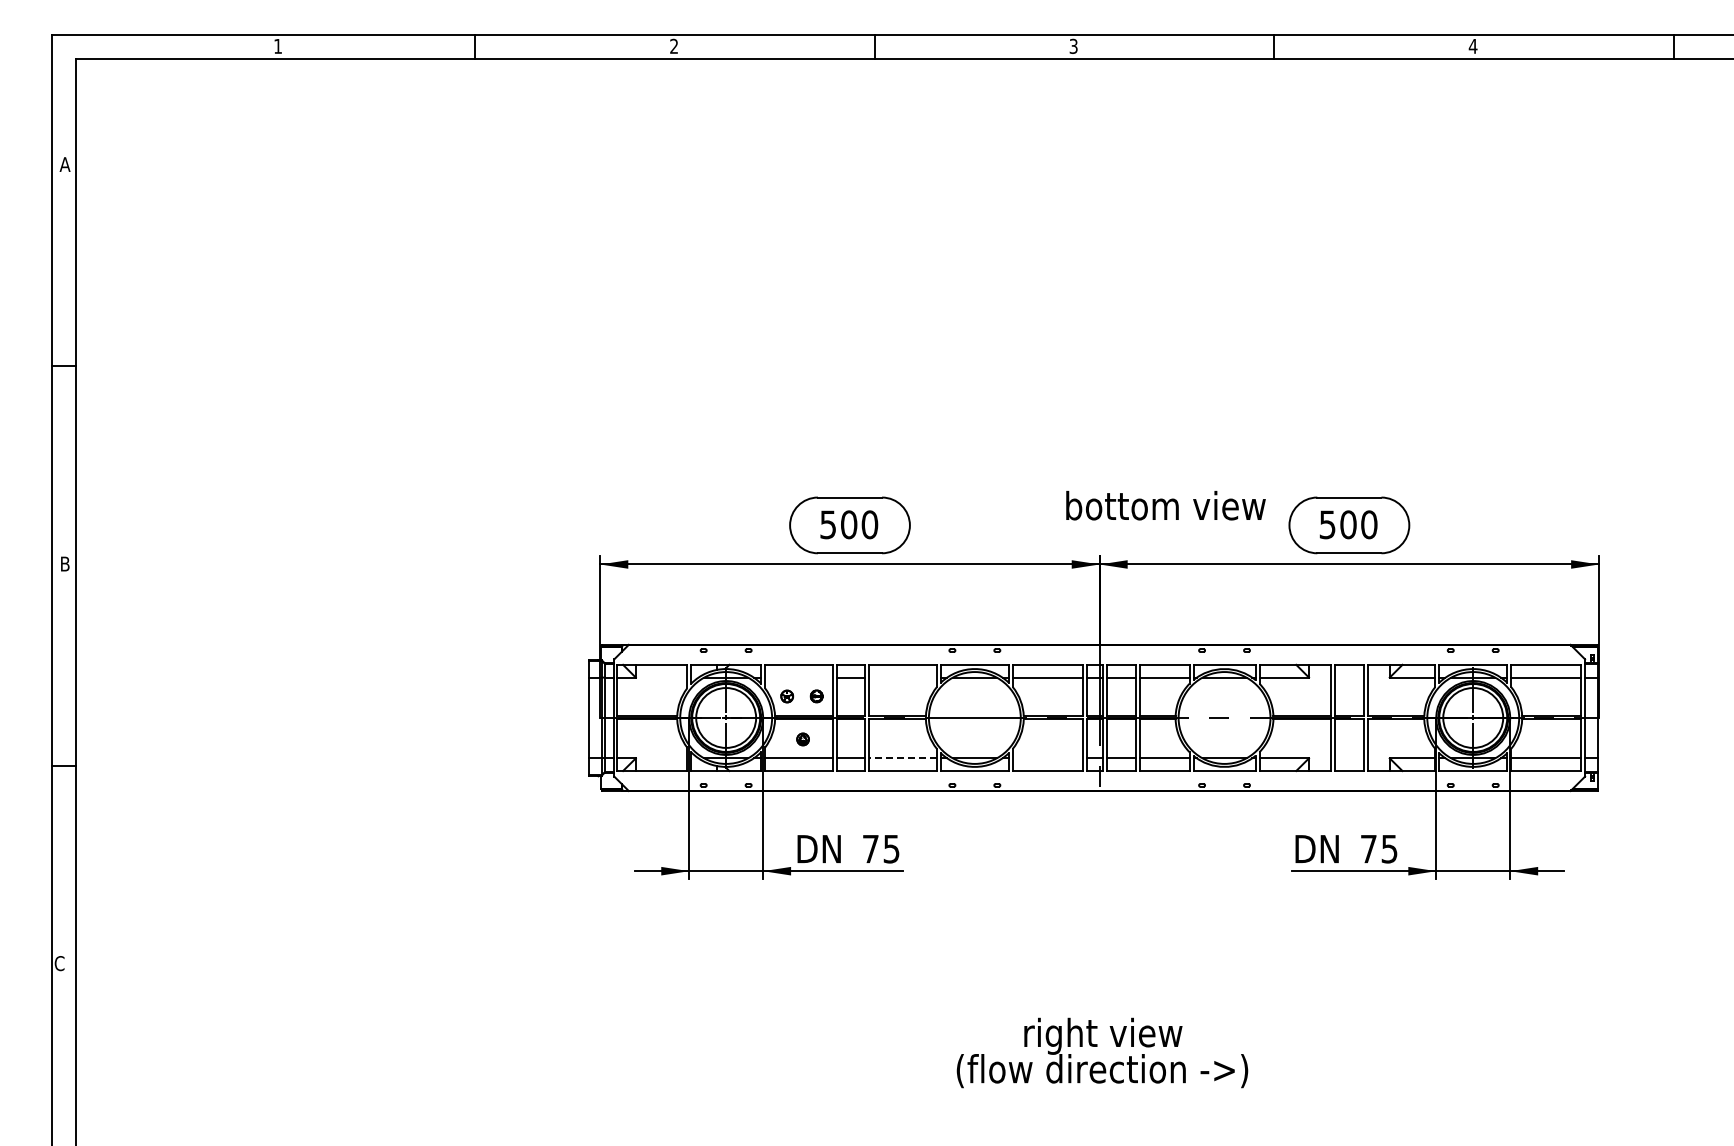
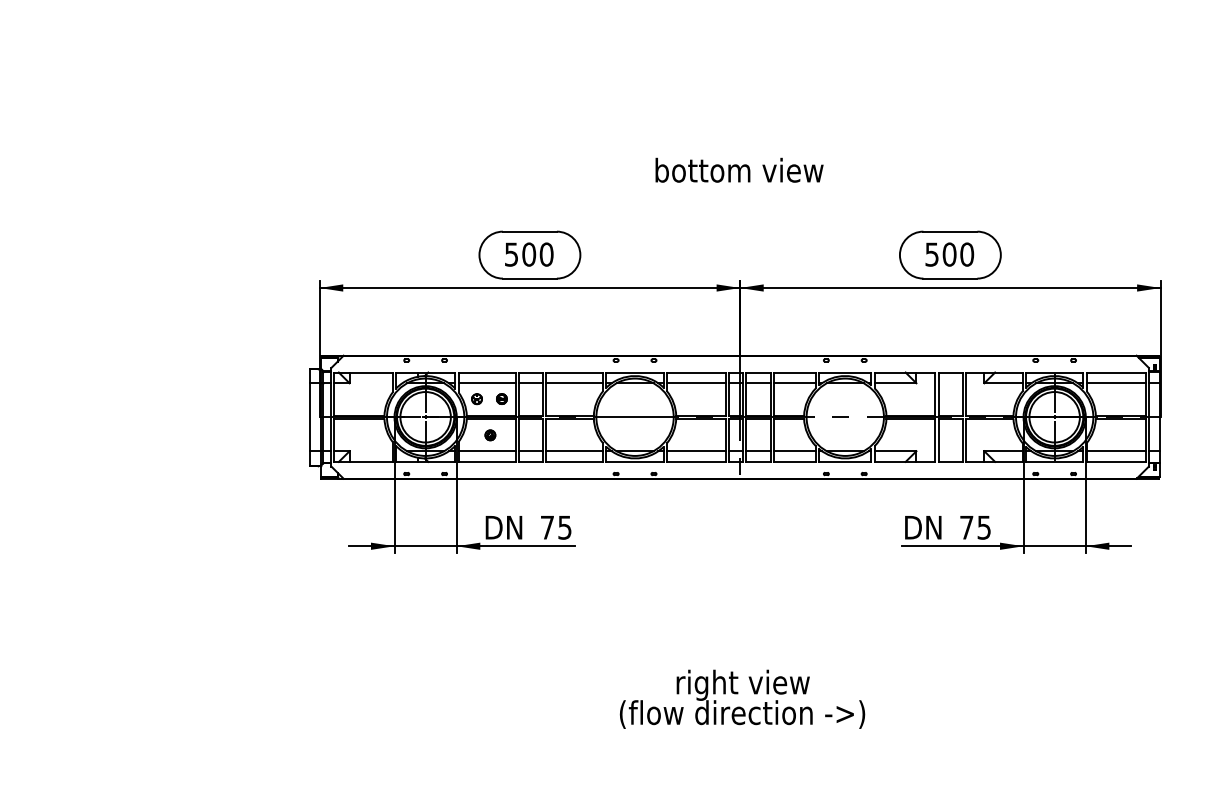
text: (1165, 505) -> (739, 170), moved
line: (799, 677) -> (487, 383), added
line: (902, 677) -> (574, 383), added
line: (902, 758) -> (574, 451), dashed -> solid
line: (1047, 758) -> (696, 451), added

